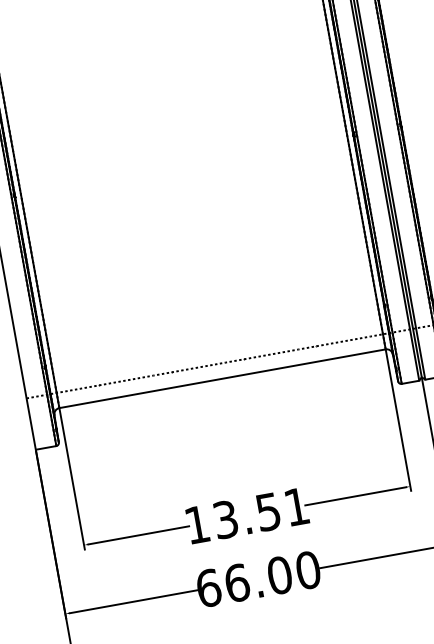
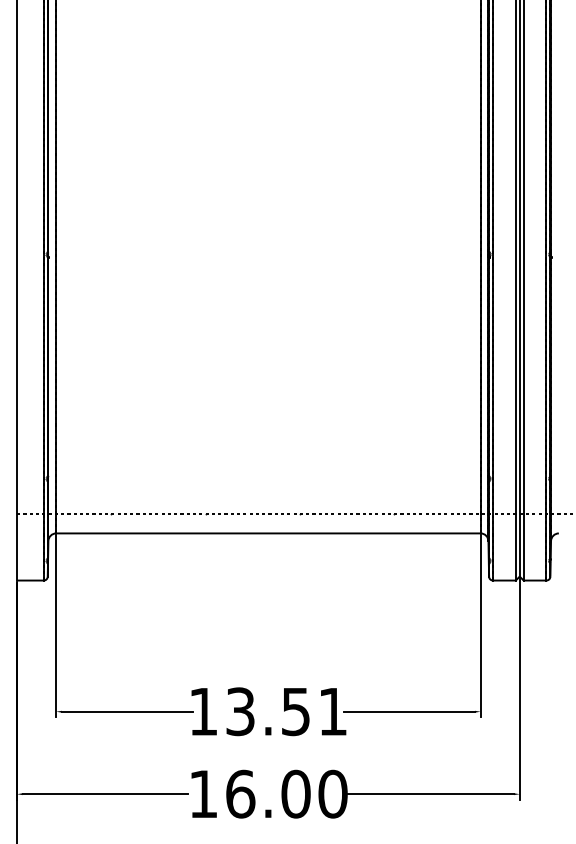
text: (208, 587) -> (203, 793), 66.00 -> 16.00

